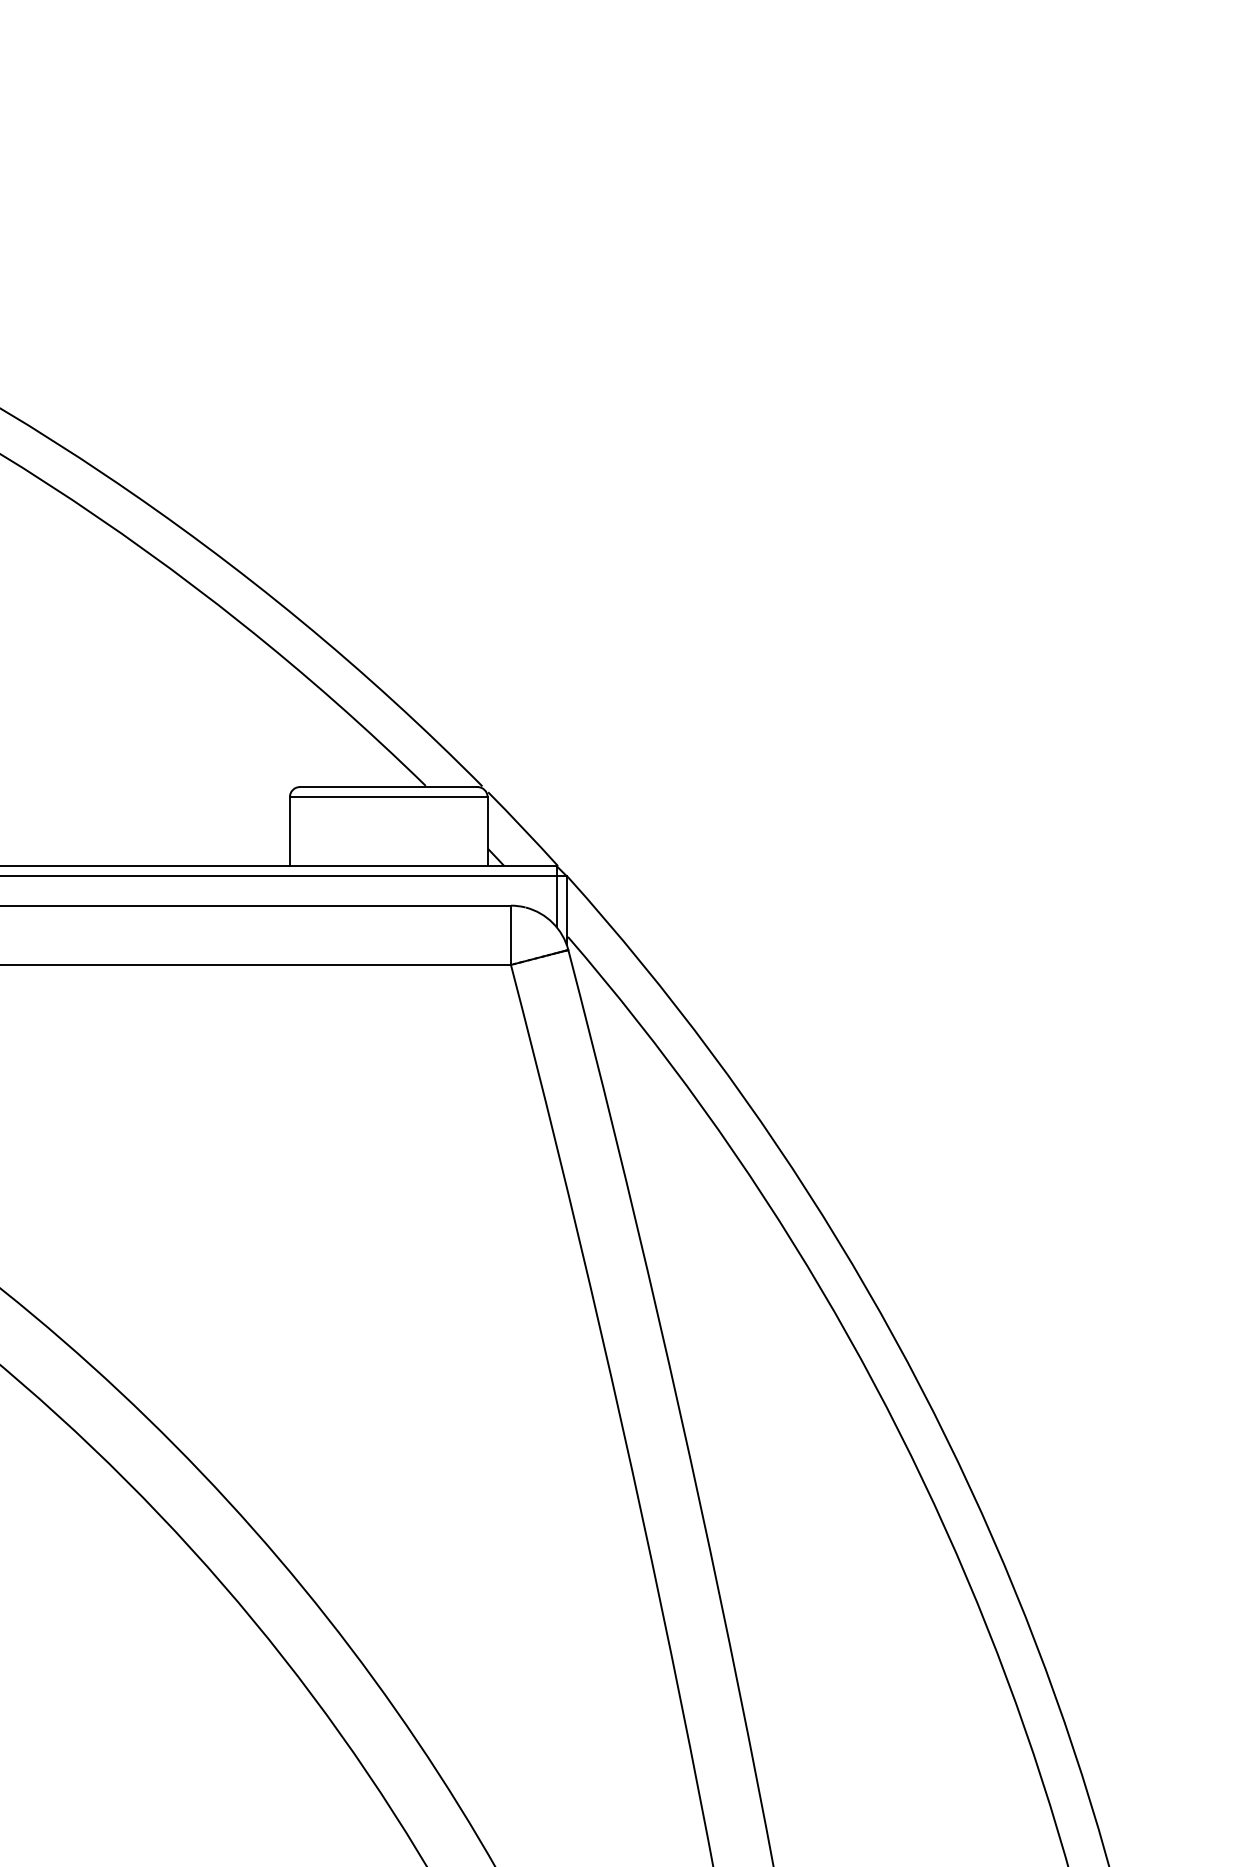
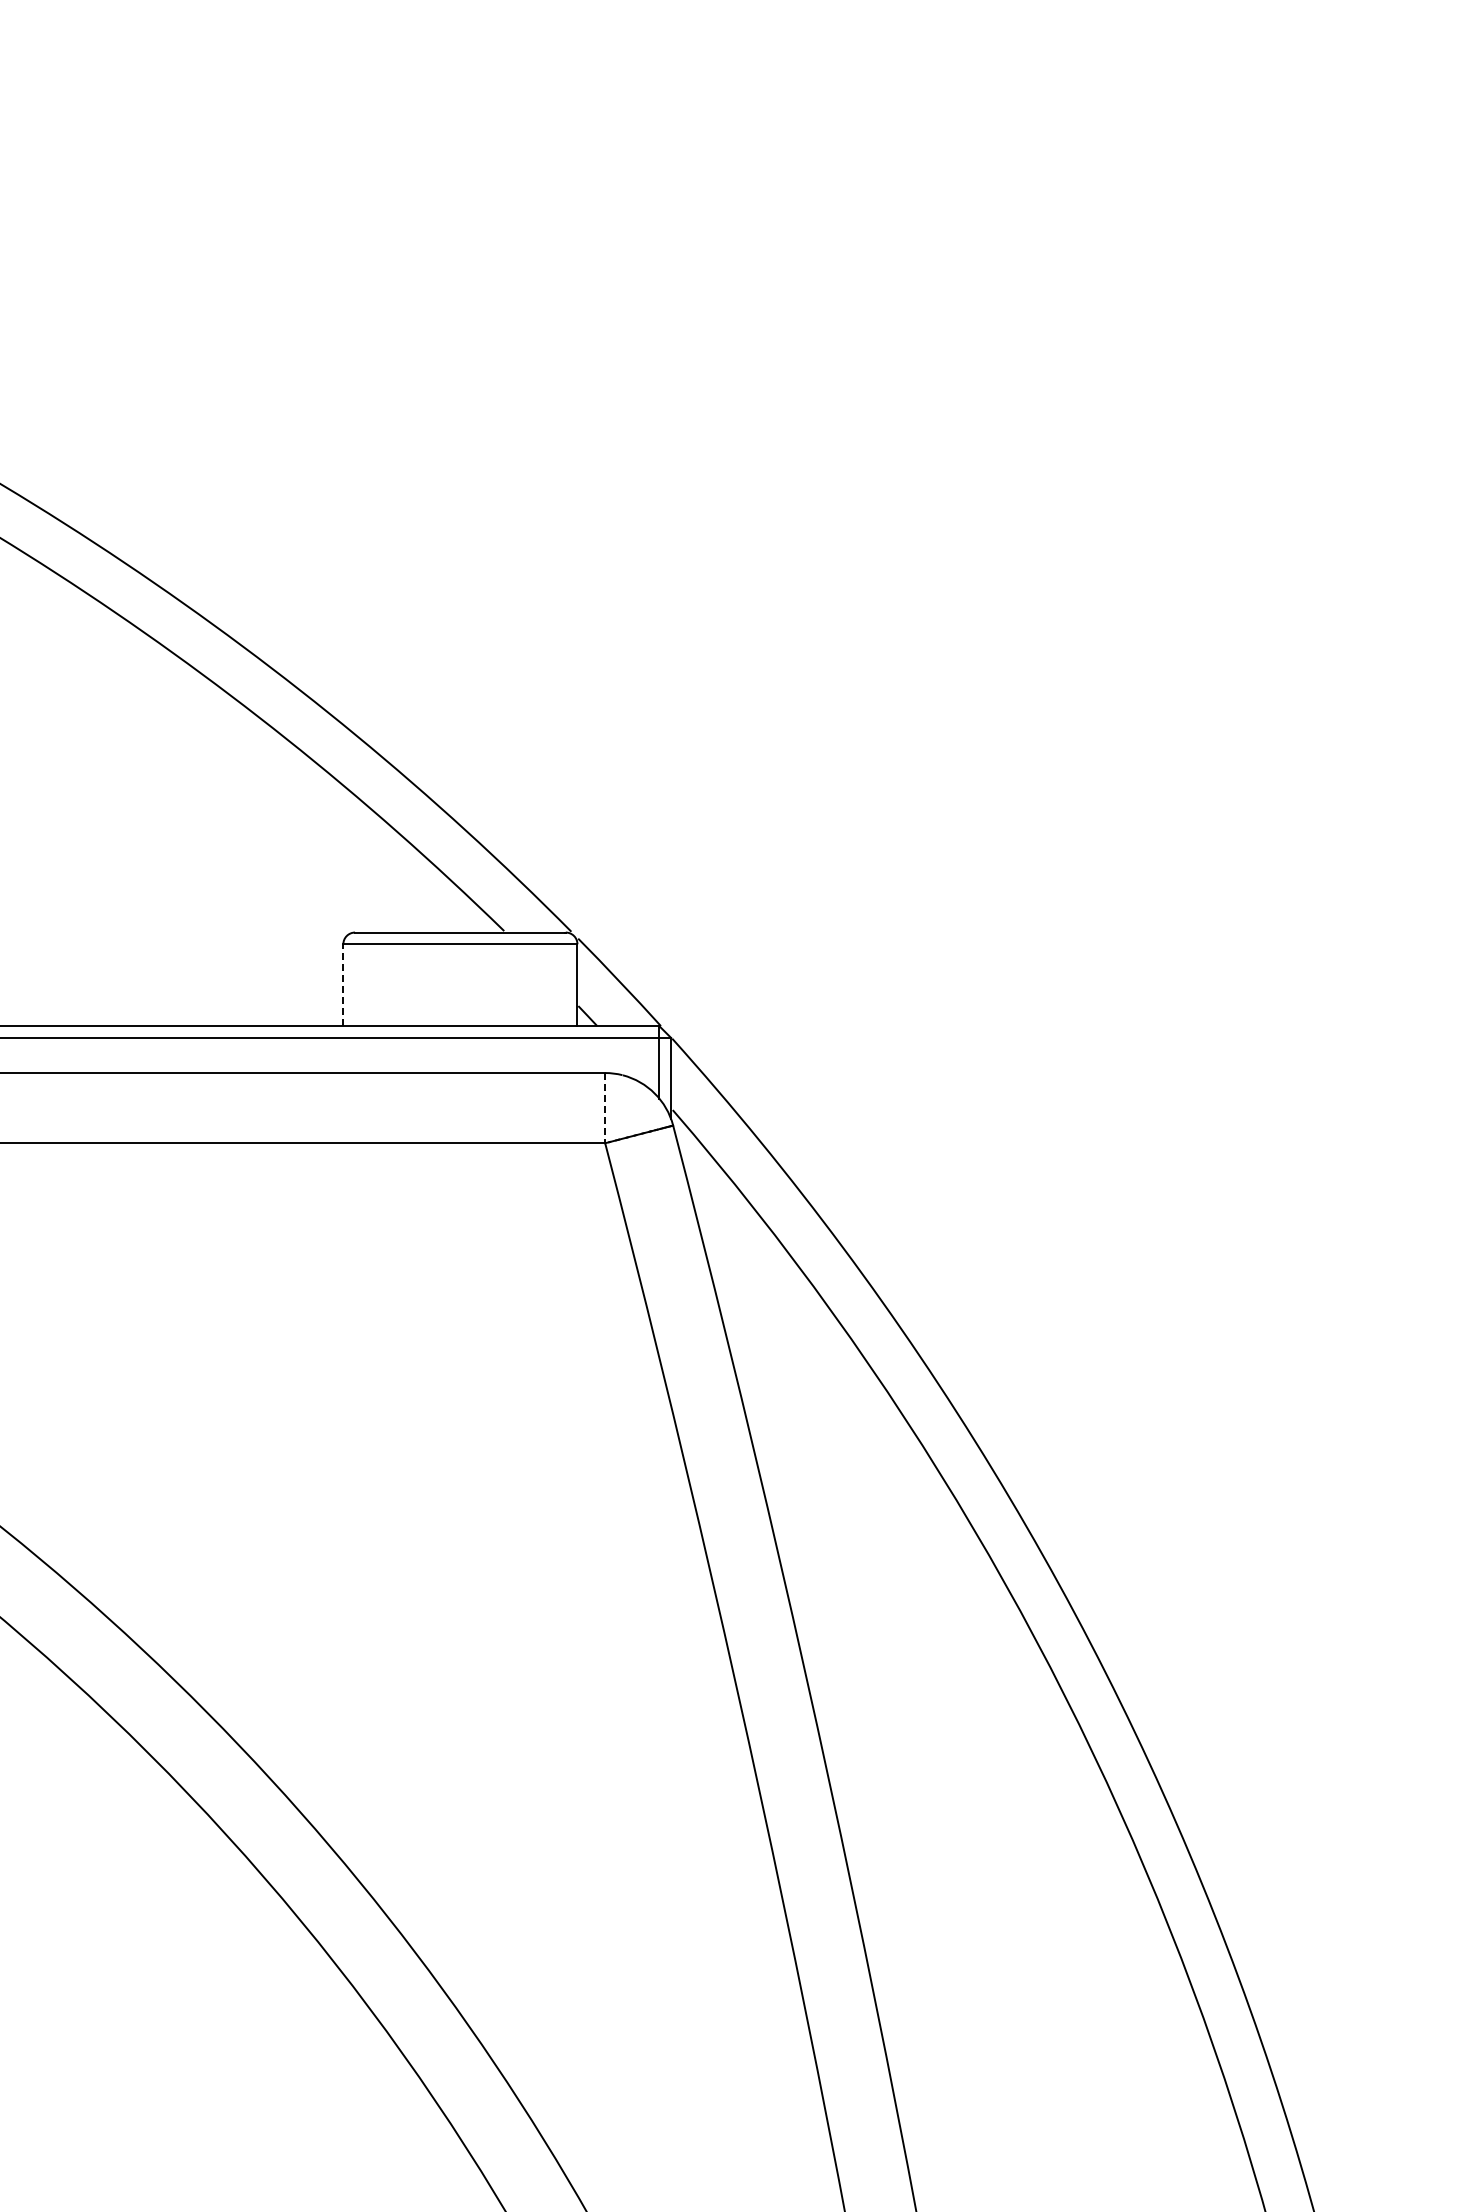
line: (290, 831) -> (343, 985), solid -> dashed
line: (511, 935) -> (605, 1108), solid -> dashed

